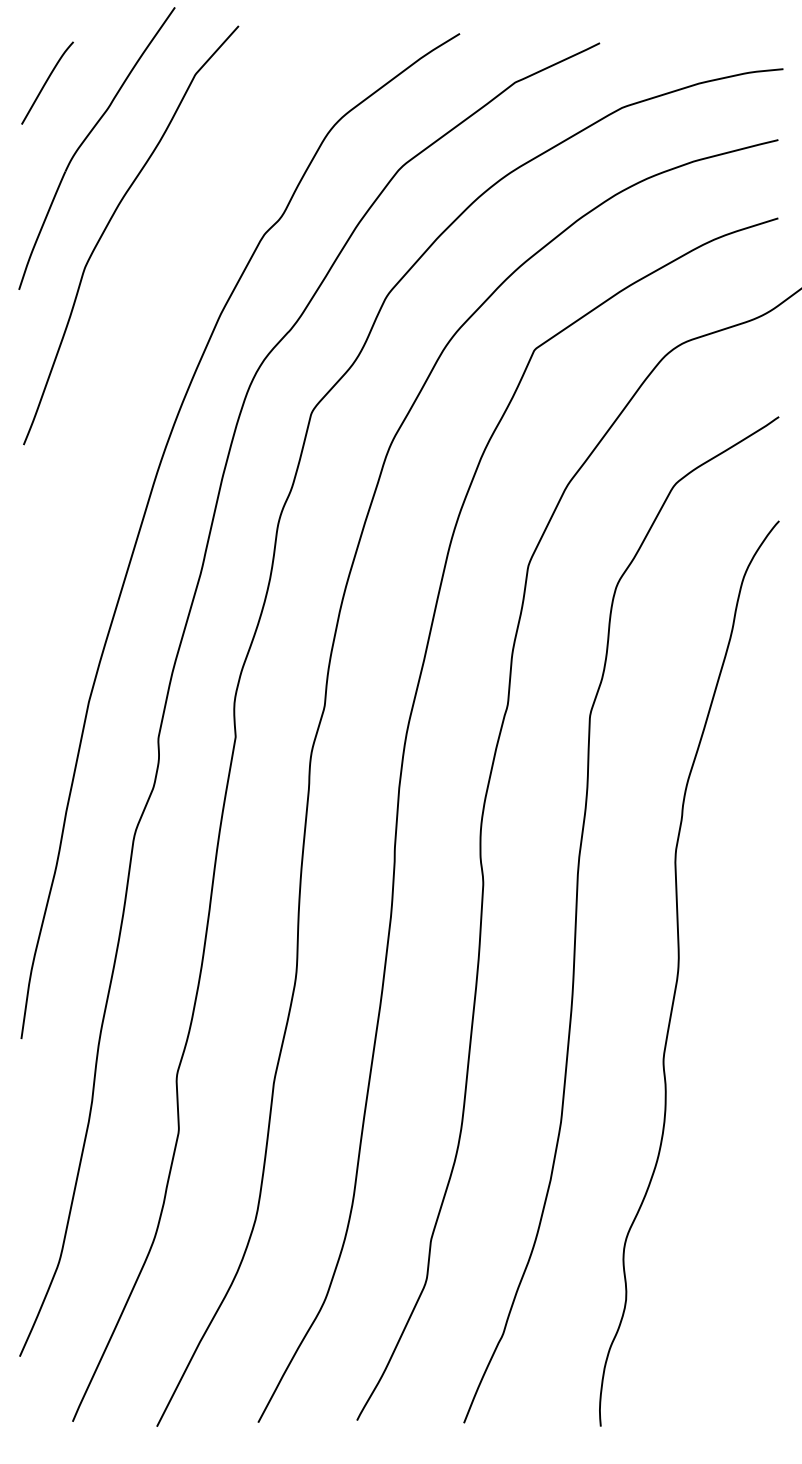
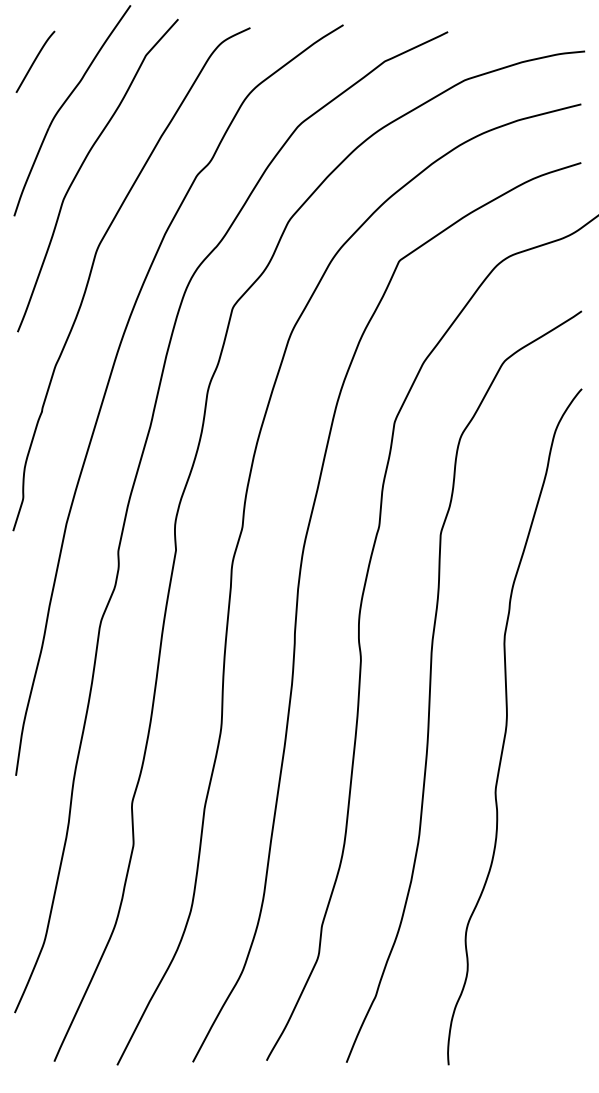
curve: (123, 362) -> (92, 270), added

